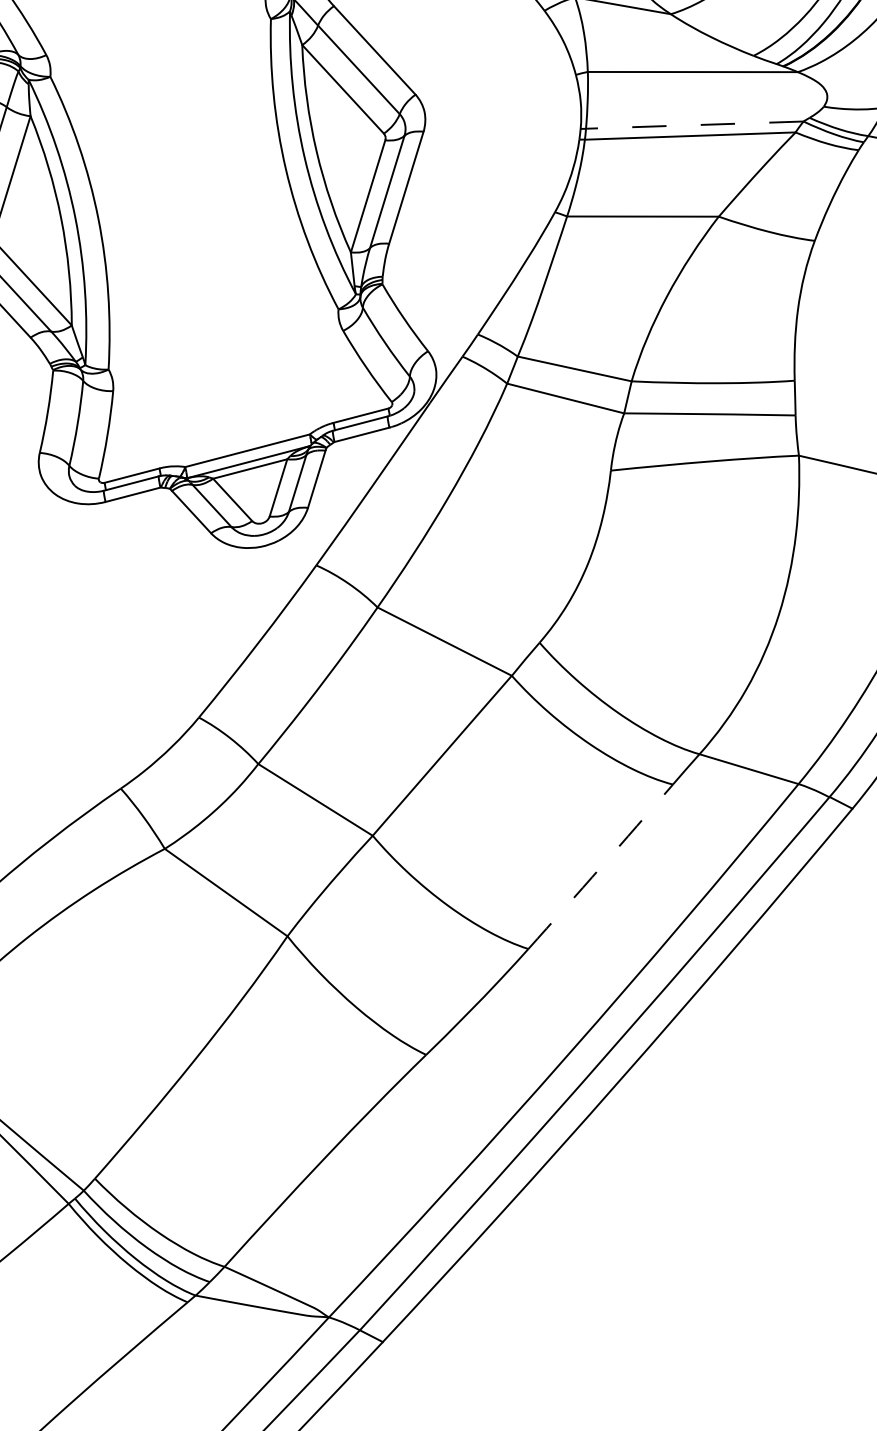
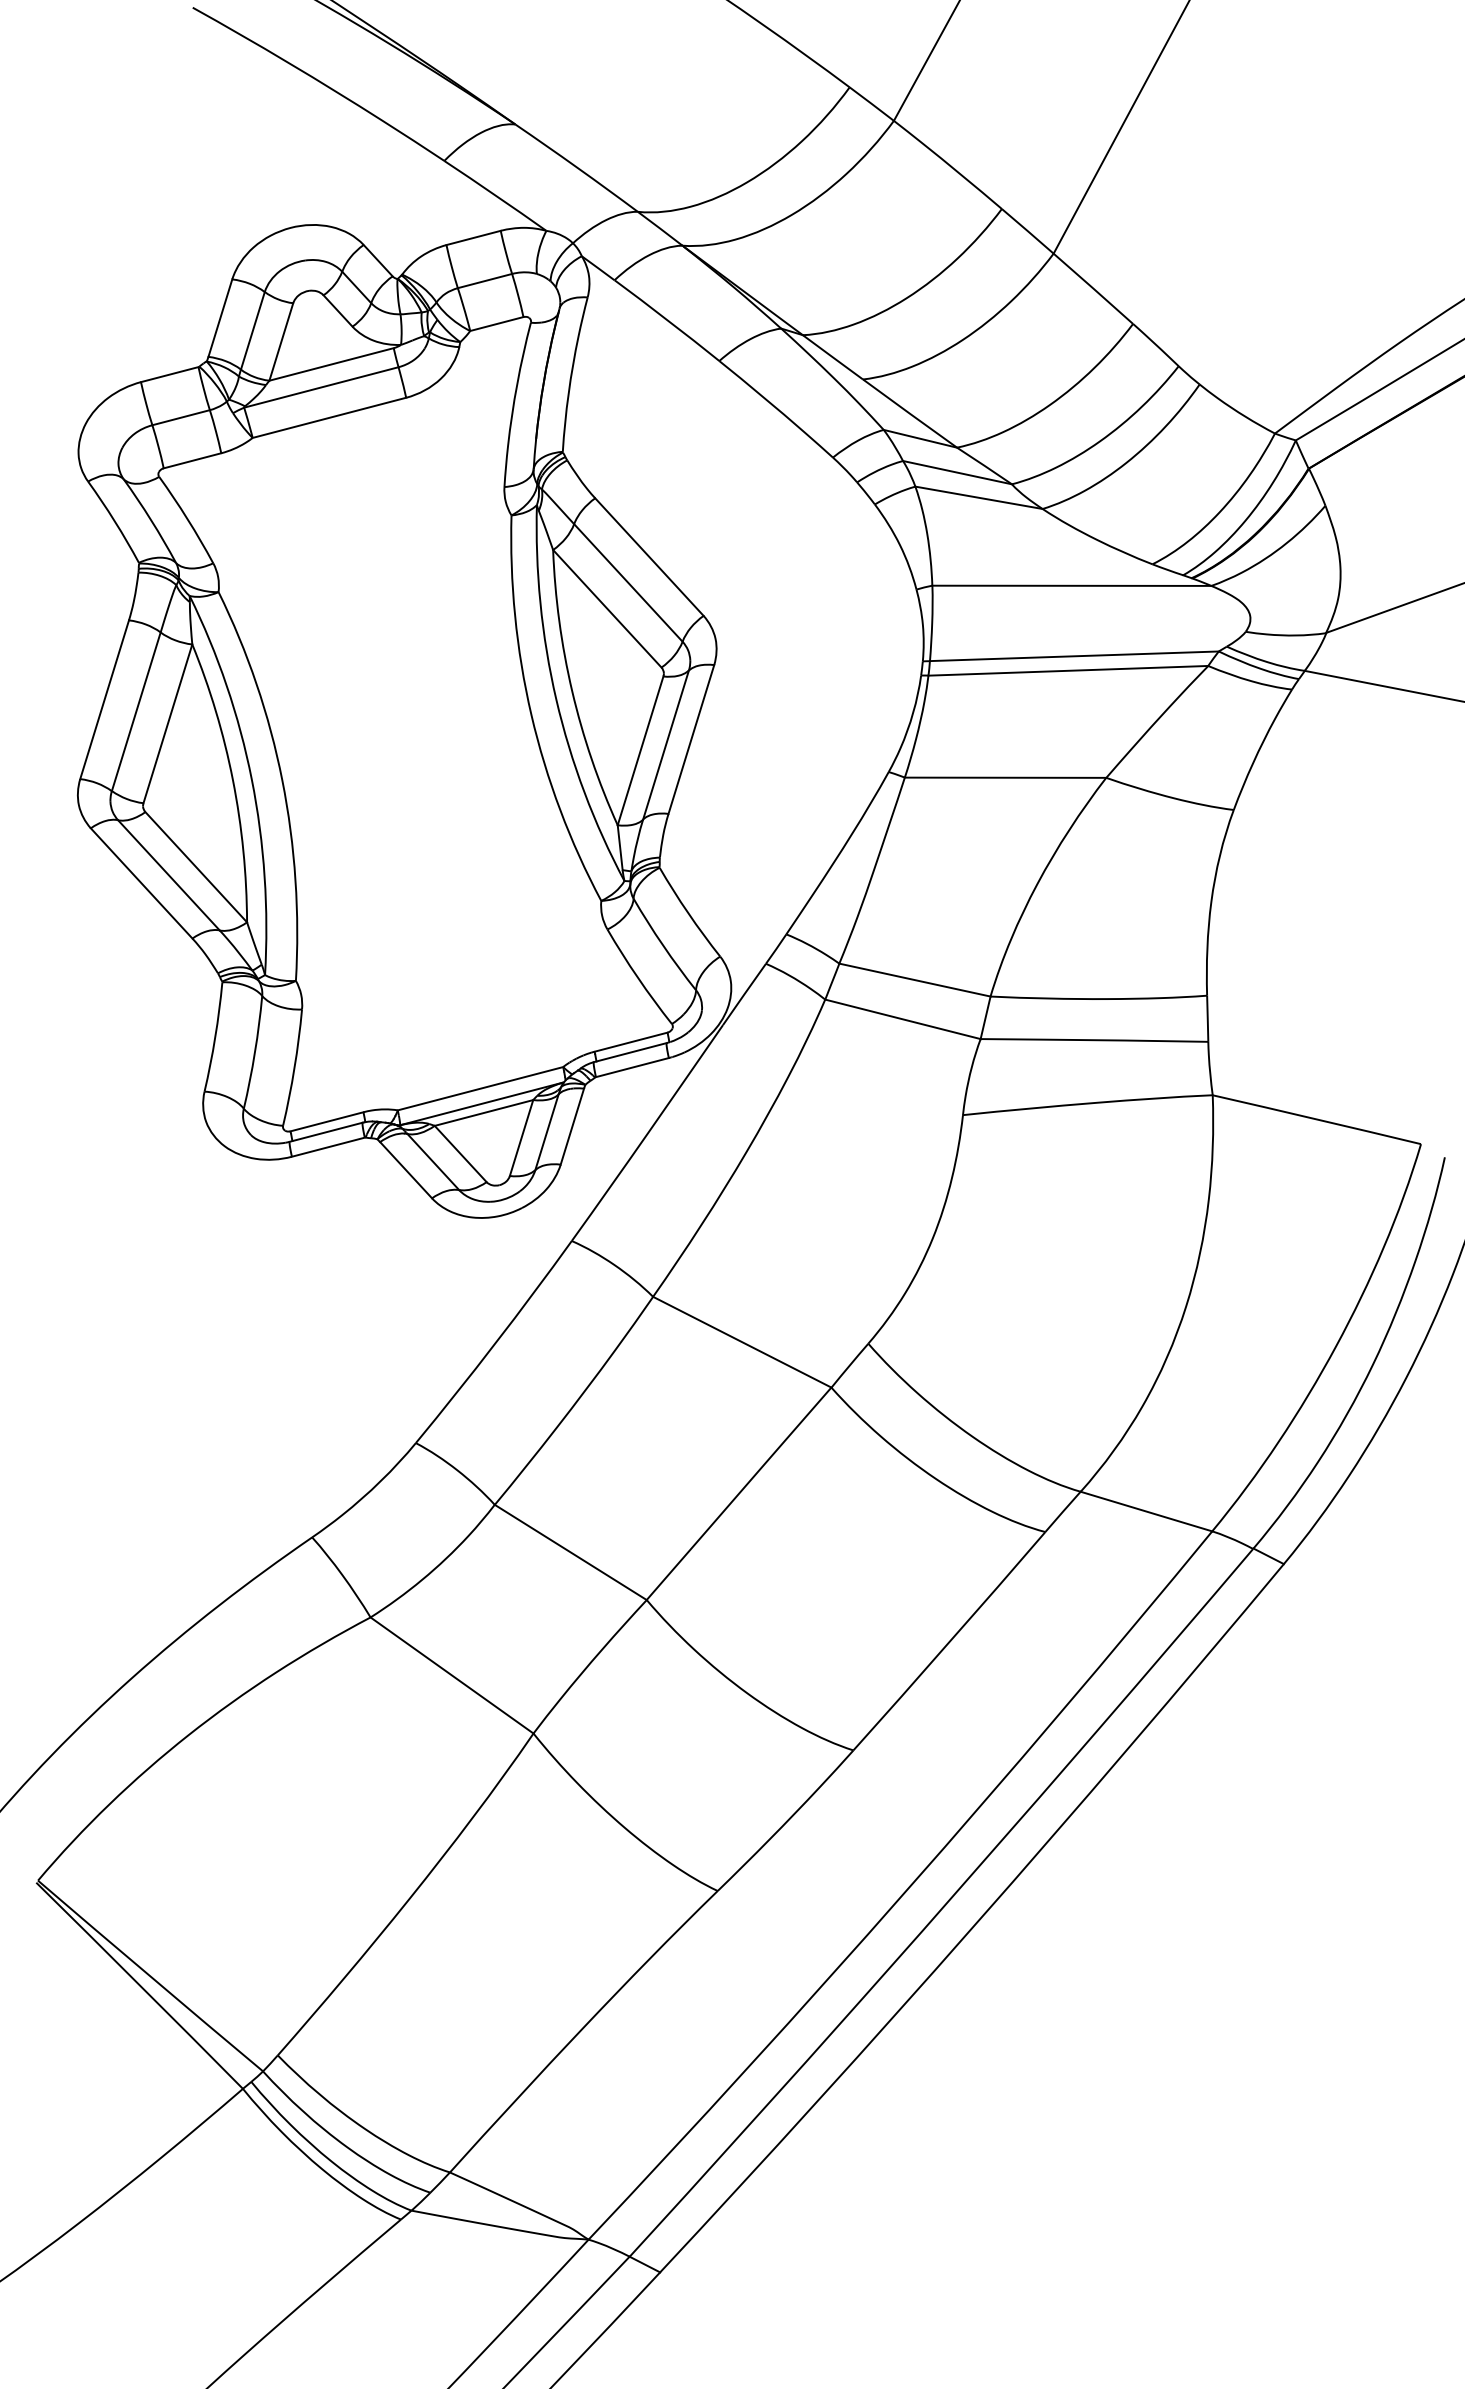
line: (694, 125) -> (1074, 656), dashed -> solid
arc: (600, 866) -> (949, 1641), dashed -> solid

